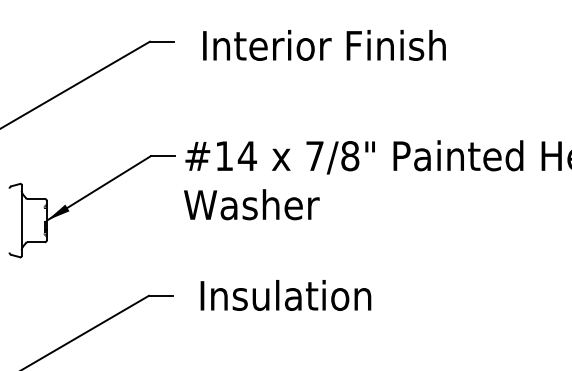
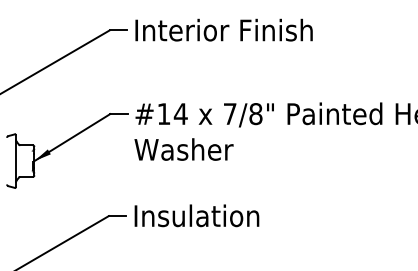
text: (323, 44) -> (223, 29), moved
text: (285, 295) -> (196, 215), moved

